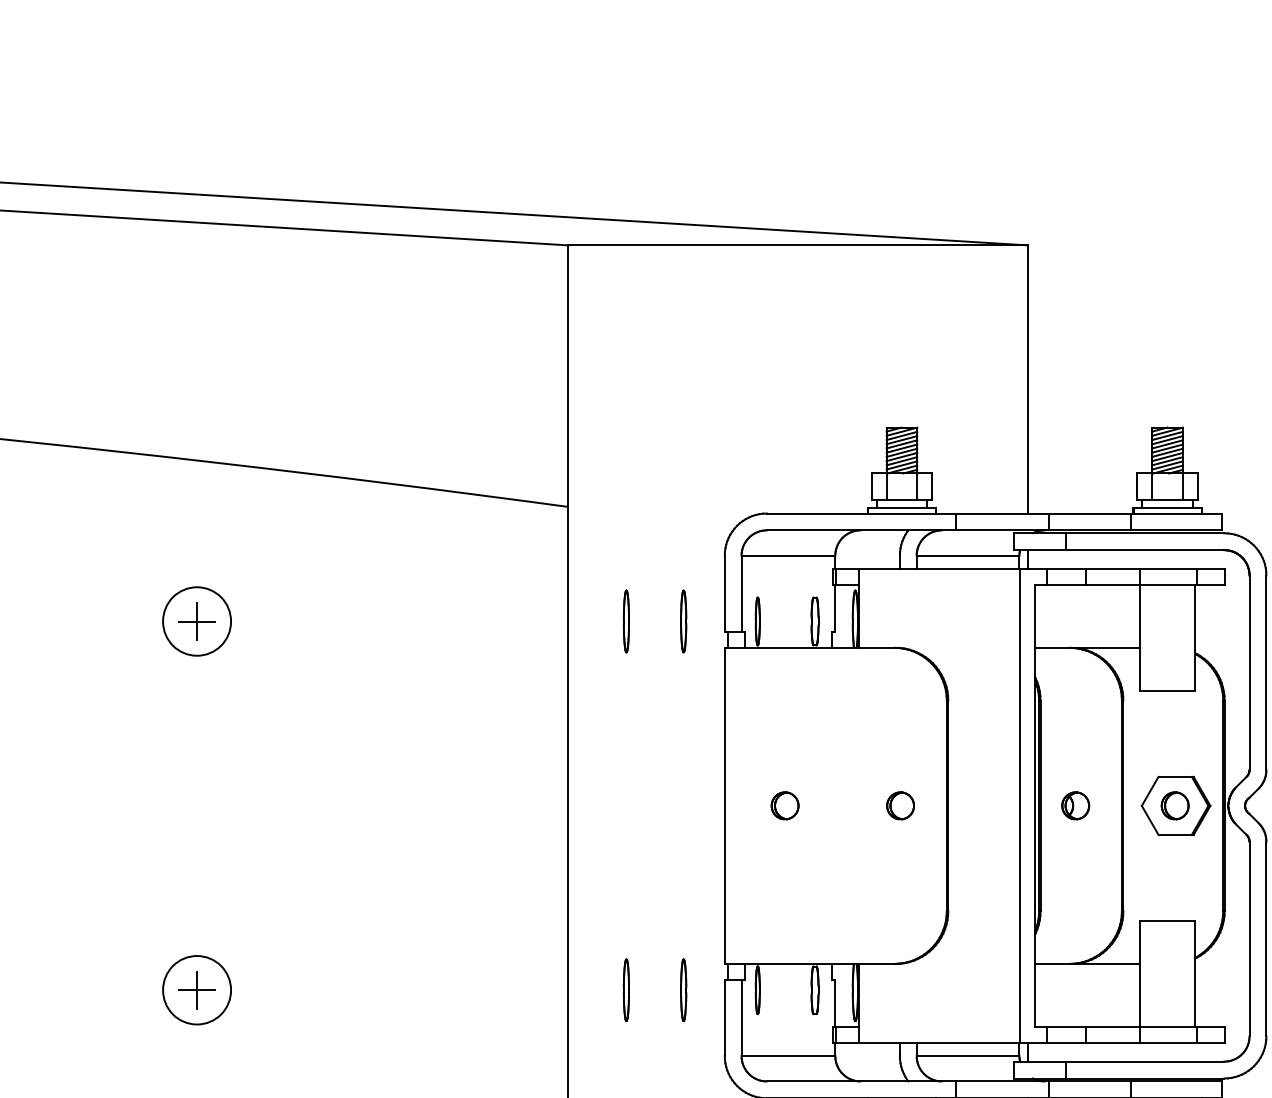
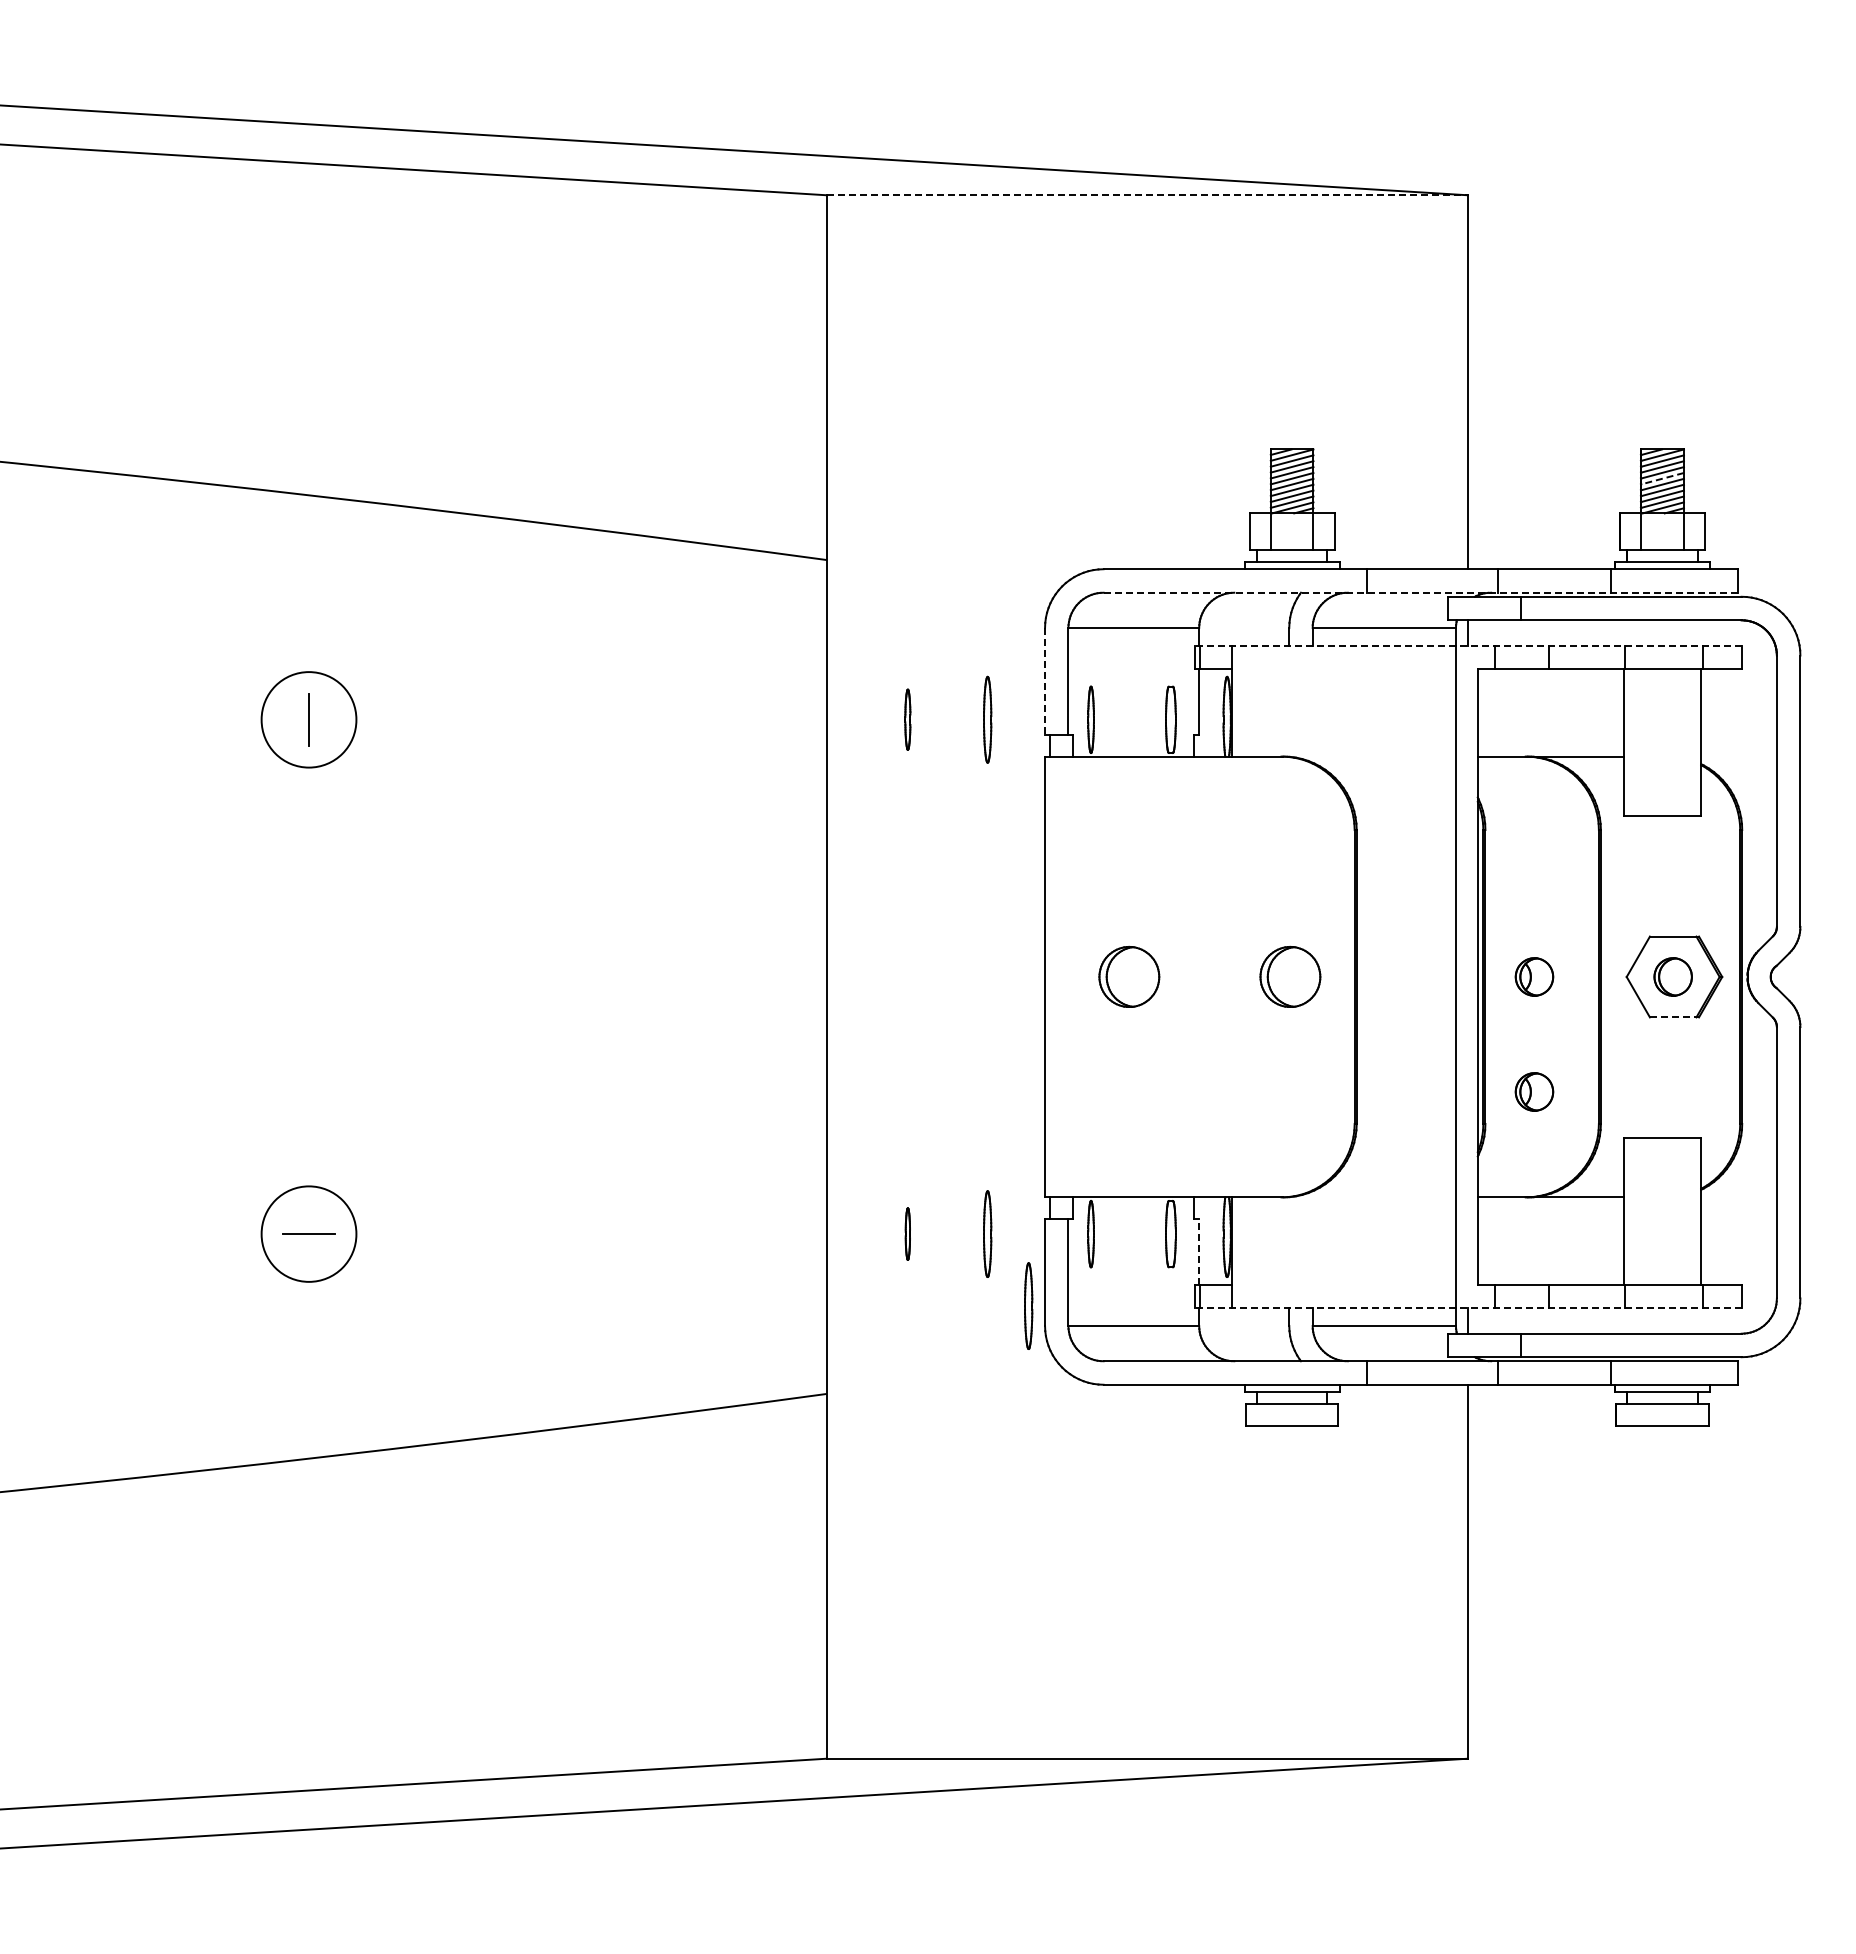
line: (798, 245) -> (1147, 195), solid -> dashed
line: (1167, 448) -> (1662, 478), solid -> dashed
line: (993, 530) -> (1420, 592), solid -> dashed
line: (1028, 568) -> (1468, 646), solid -> dashed
line: (725, 594) -> (1045, 681), solid -> dashed
line: (196, 621) -> (308, 719), removed
part: (626, 621) -> (907, 719), size x0.7
part: (784, 805) -> (1128, 976), size x1.6
part: (900, 805) -> (1289, 976), size x1.6
line: (1176, 834) -> (1674, 1017), solid -> dashed
part: (1075, 887) -> (1534, 1091), added
line: (197, 989) -> (309, 1233), removed
part: (626, 989) -> (907, 1233), size x0.6
line: (835, 1003) -> (1199, 1252), solid -> dashed
part: (712, 1041) -> (1028, 1305), added
line: (1028, 1042) -> (1468, 1307), solid -> dashed

